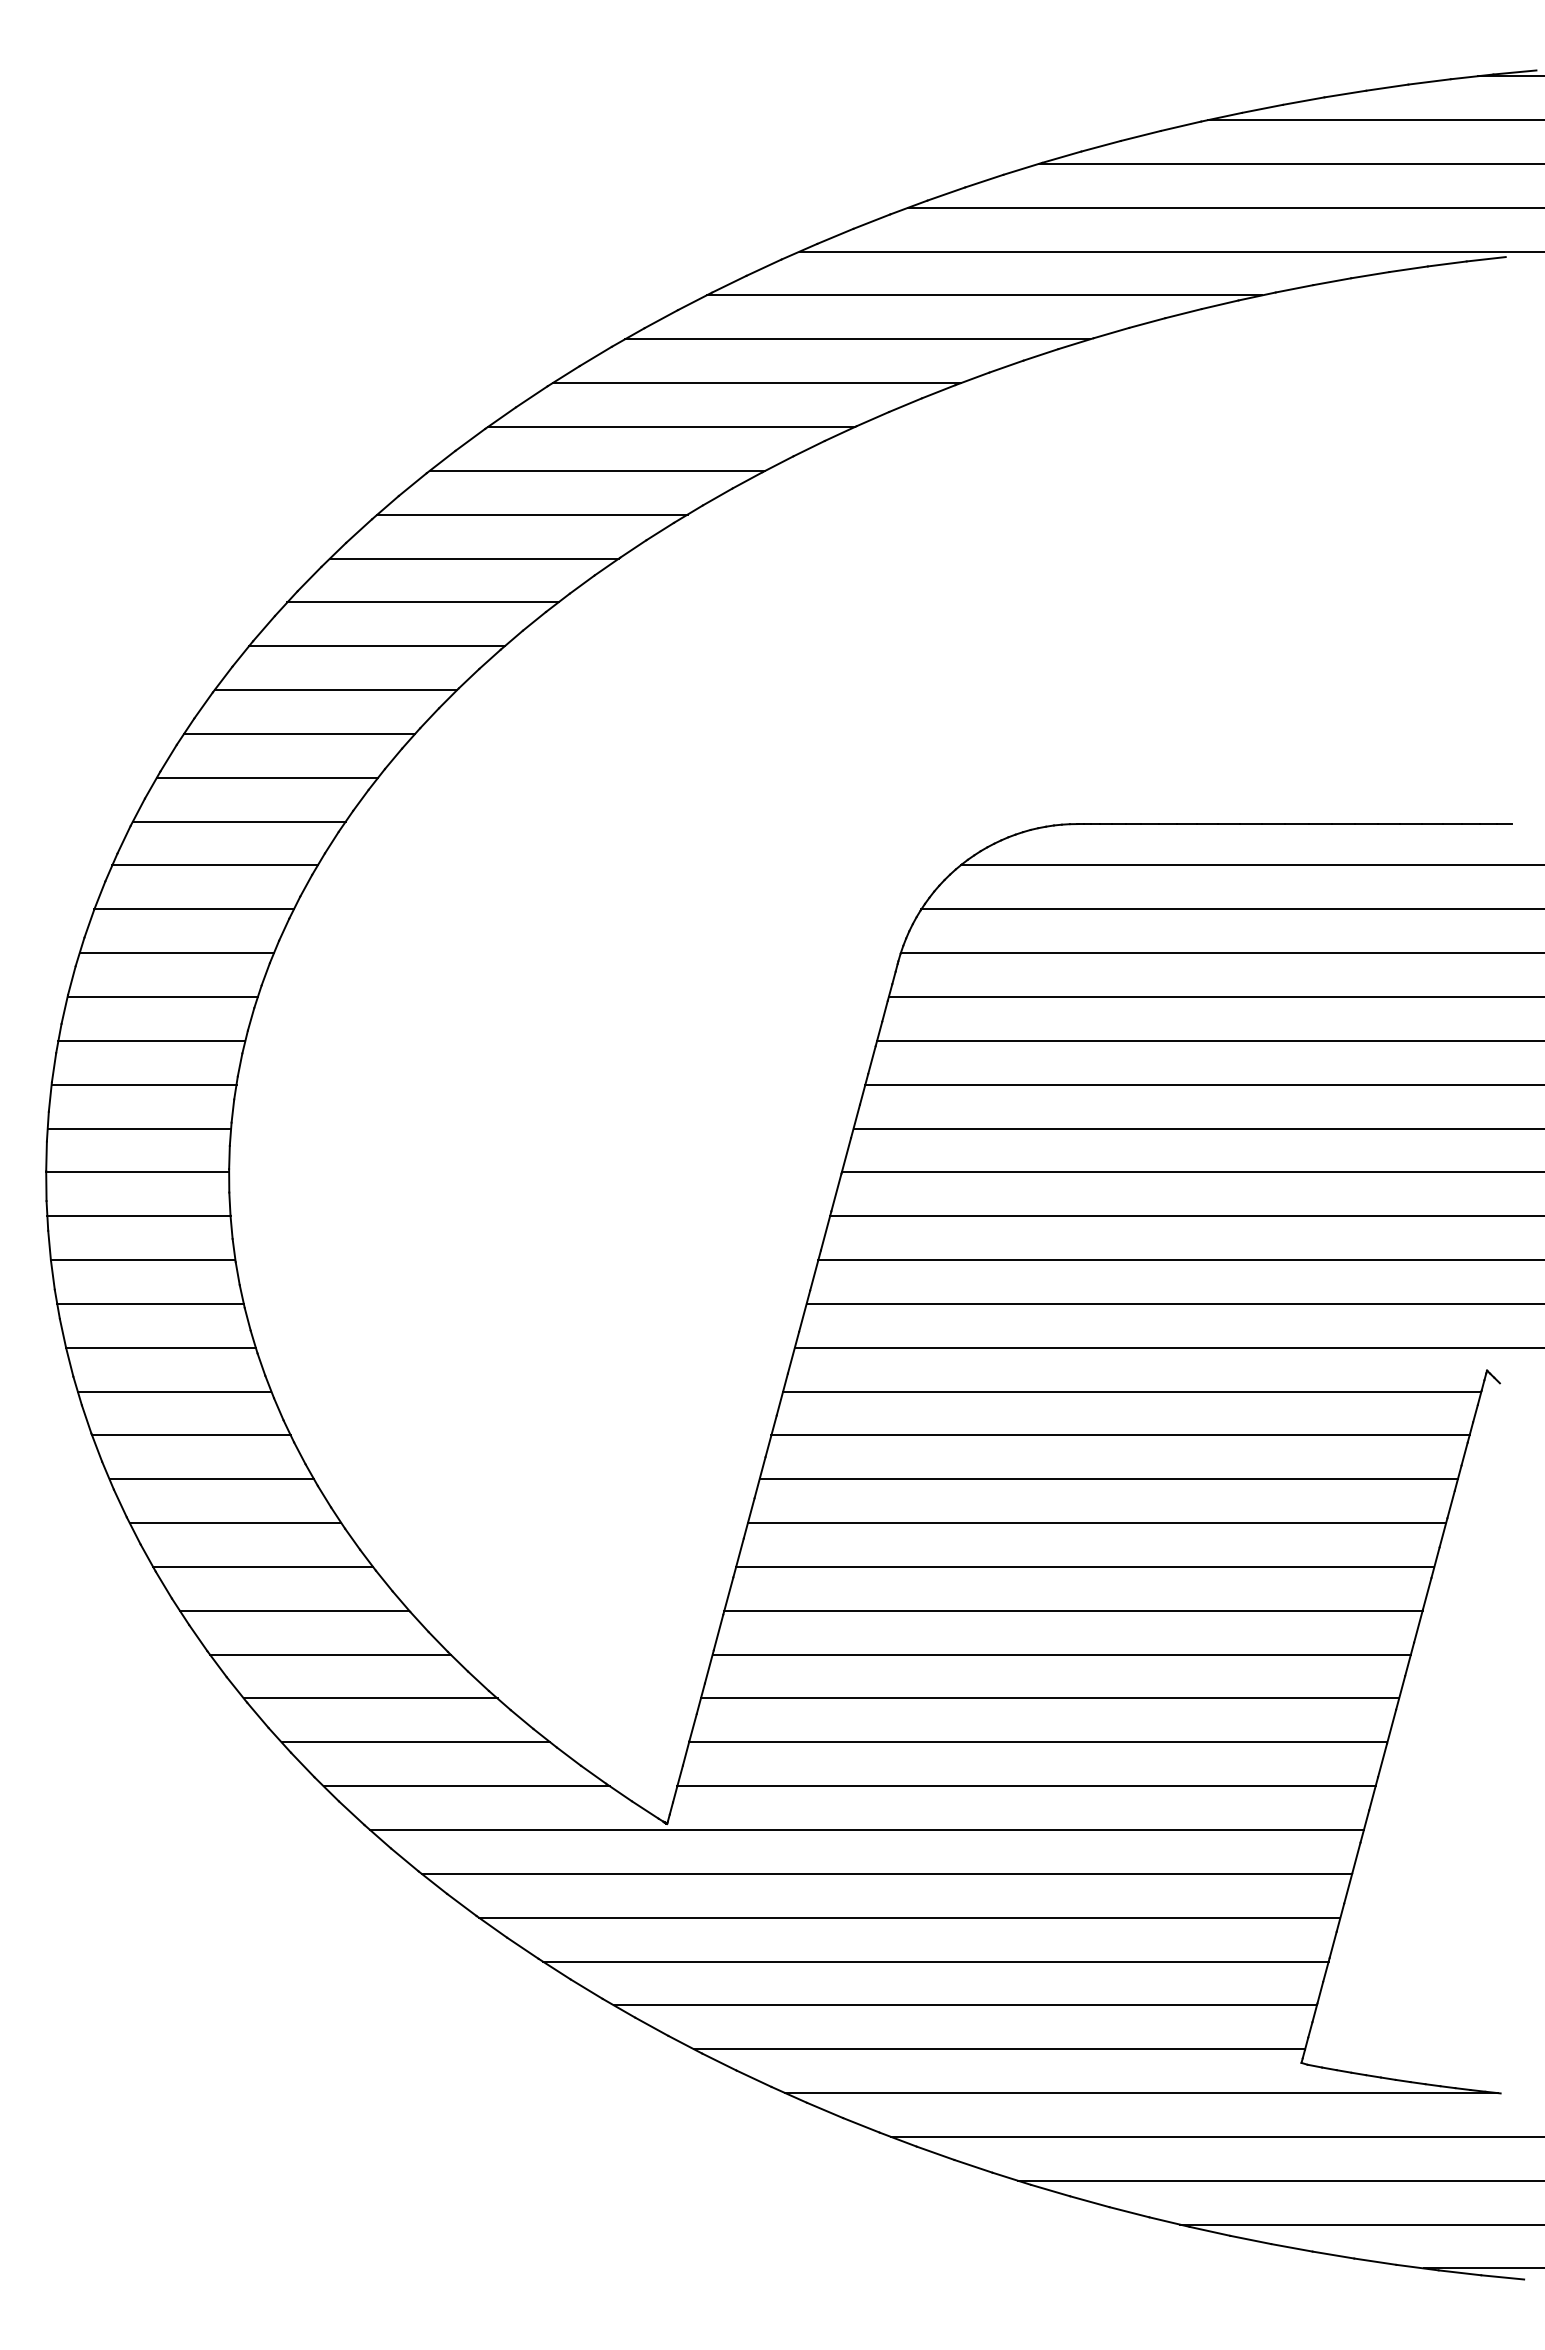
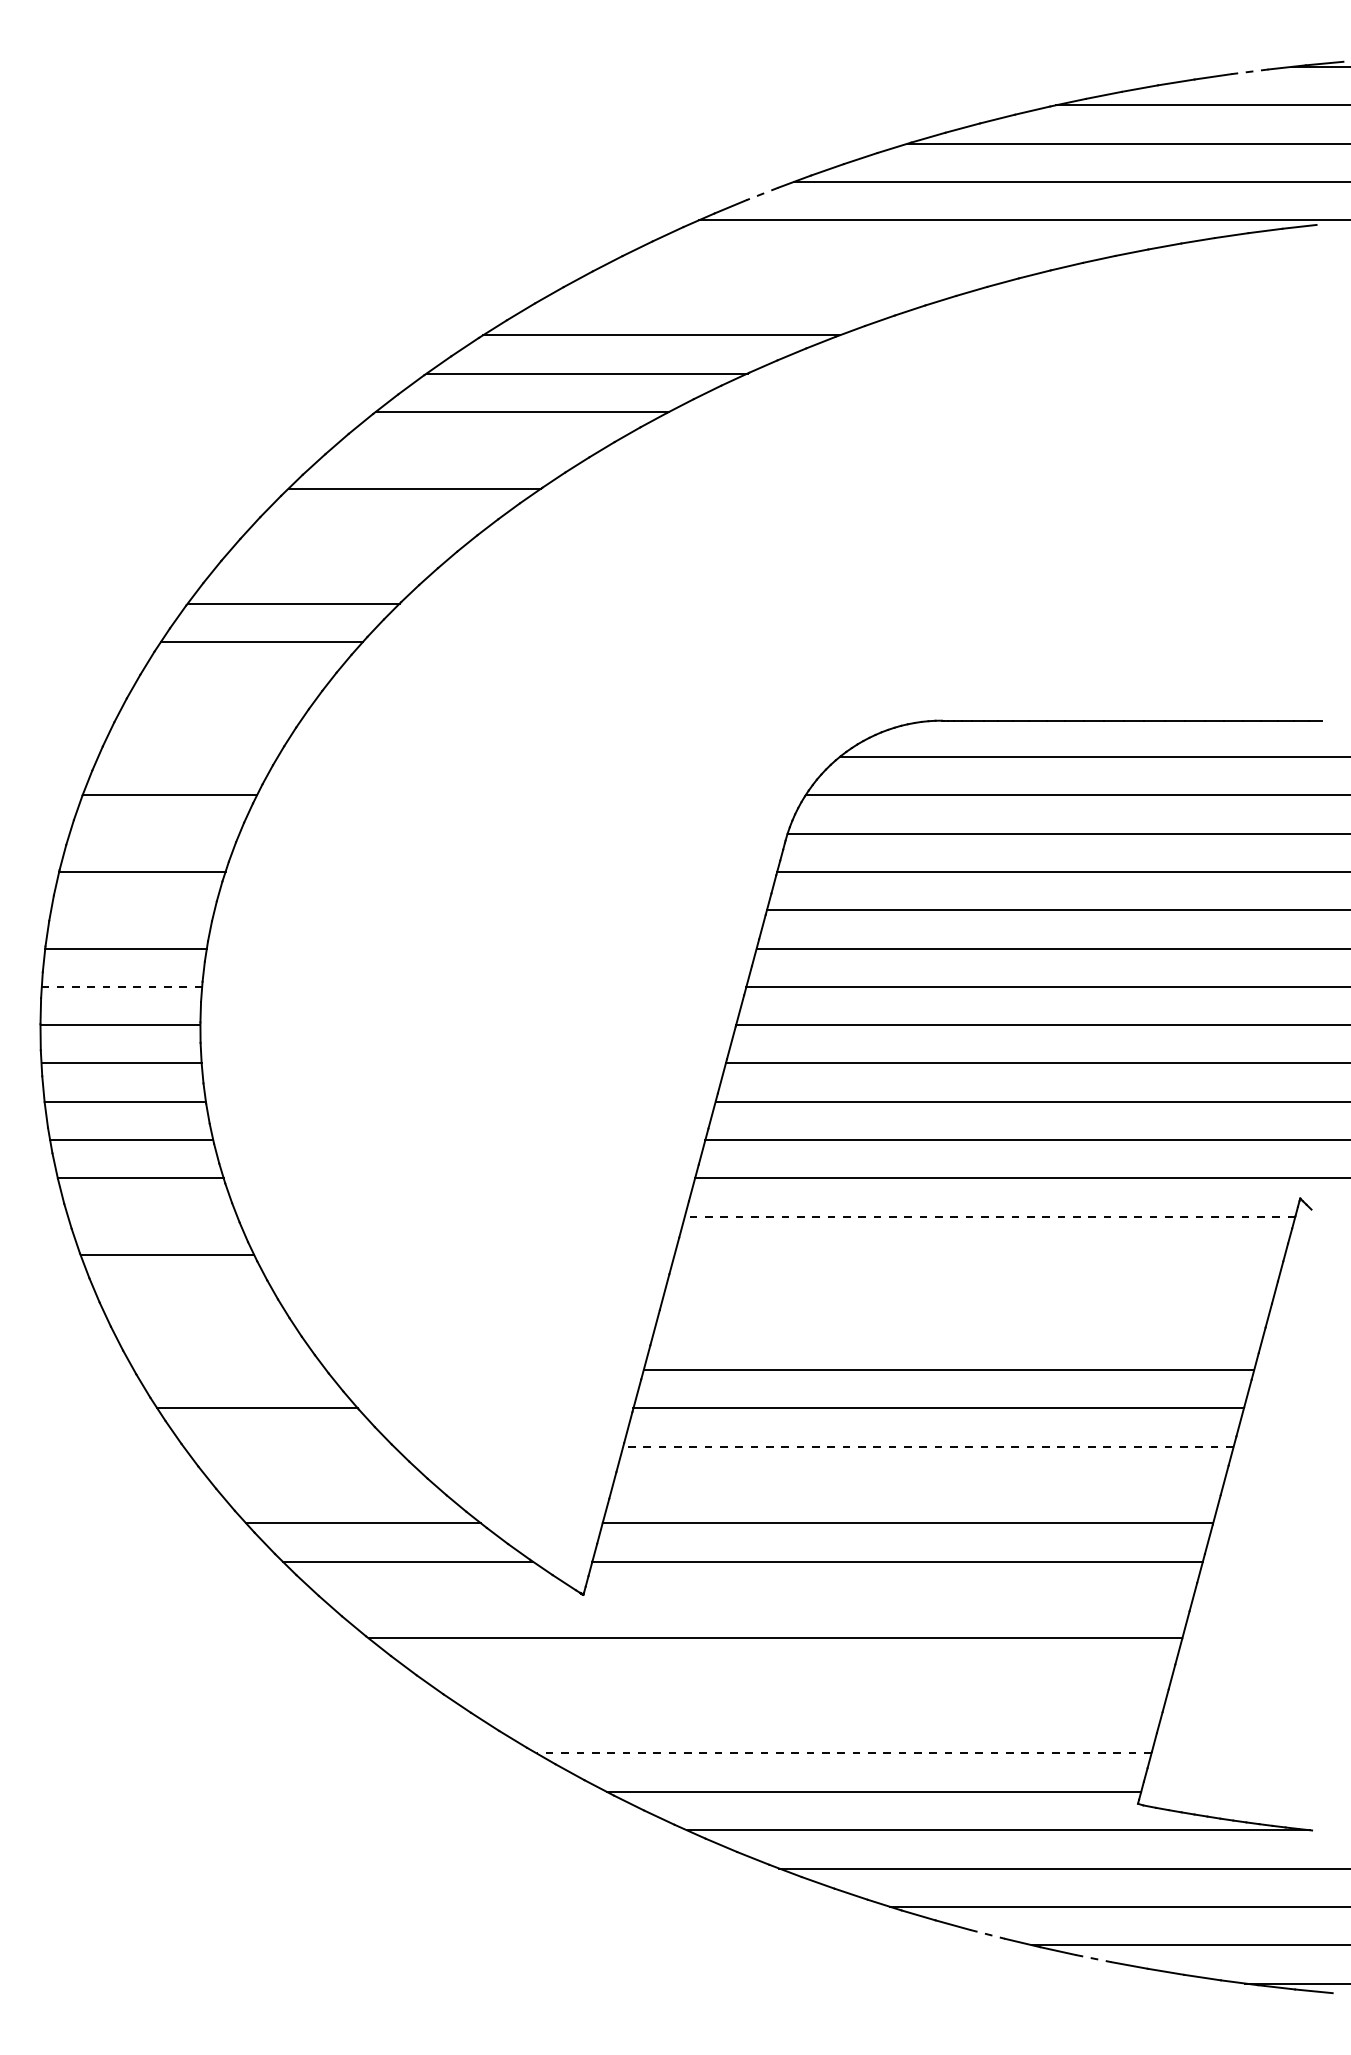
line: (1429, 81) -> (1249, 71), solid -> dashed
line: (871, 221) -> (762, 193), solid -> dashed
line: (983, 295) -> (859, 258), removed
line: (857, 339) -> (749, 297), removed
line: (532, 514) -> (465, 450), removed
line: (422, 602) -> (369, 526), removed
line: (376, 646) -> (329, 565), removed
line: (267, 777) -> (233, 679), removed
line: (238, 821) -> (208, 718), removed
line: (214, 865) -> (187, 756), removed
line: (176, 953) -> (154, 833), removed
line: (151, 1040) -> (132, 909), removed
line: (139, 1128) -> (122, 986), solid -> dashed
line: (174, 1391) -> (152, 1216), removed
line: (1131, 1391) -> (989, 1216), solid -> dashed
line: (1120, 1435) -> (979, 1255), removed
line: (211, 1479) -> (185, 1293), removed
line: (1108, 1479) -> (969, 1293), removed
line: (235, 1523) -> (206, 1332), removed
line: (1096, 1523) -> (958, 1332), removed
line: (263, 1566) -> (230, 1369), removed
line: (330, 1654) -> (289, 1446), removed
line: (1061, 1654) -> (928, 1446), solid -> dashed
line: (370, 1698) -> (324, 1485), removed
line: (1049, 1698) -> (917, 1485), removed
line: (866, 1829) -> (757, 1599), removed
line: (909, 1917) -> (795, 1676), removed
line: (935, 1961) -> (818, 1715), removed
line: (964, 2005) -> (843, 1753), solid -> dashed
line: (1129, 2212) -> (987, 1934), solid -> dashed
line: (1250, 2239) -> (1093, 1958), solid -> dashed

